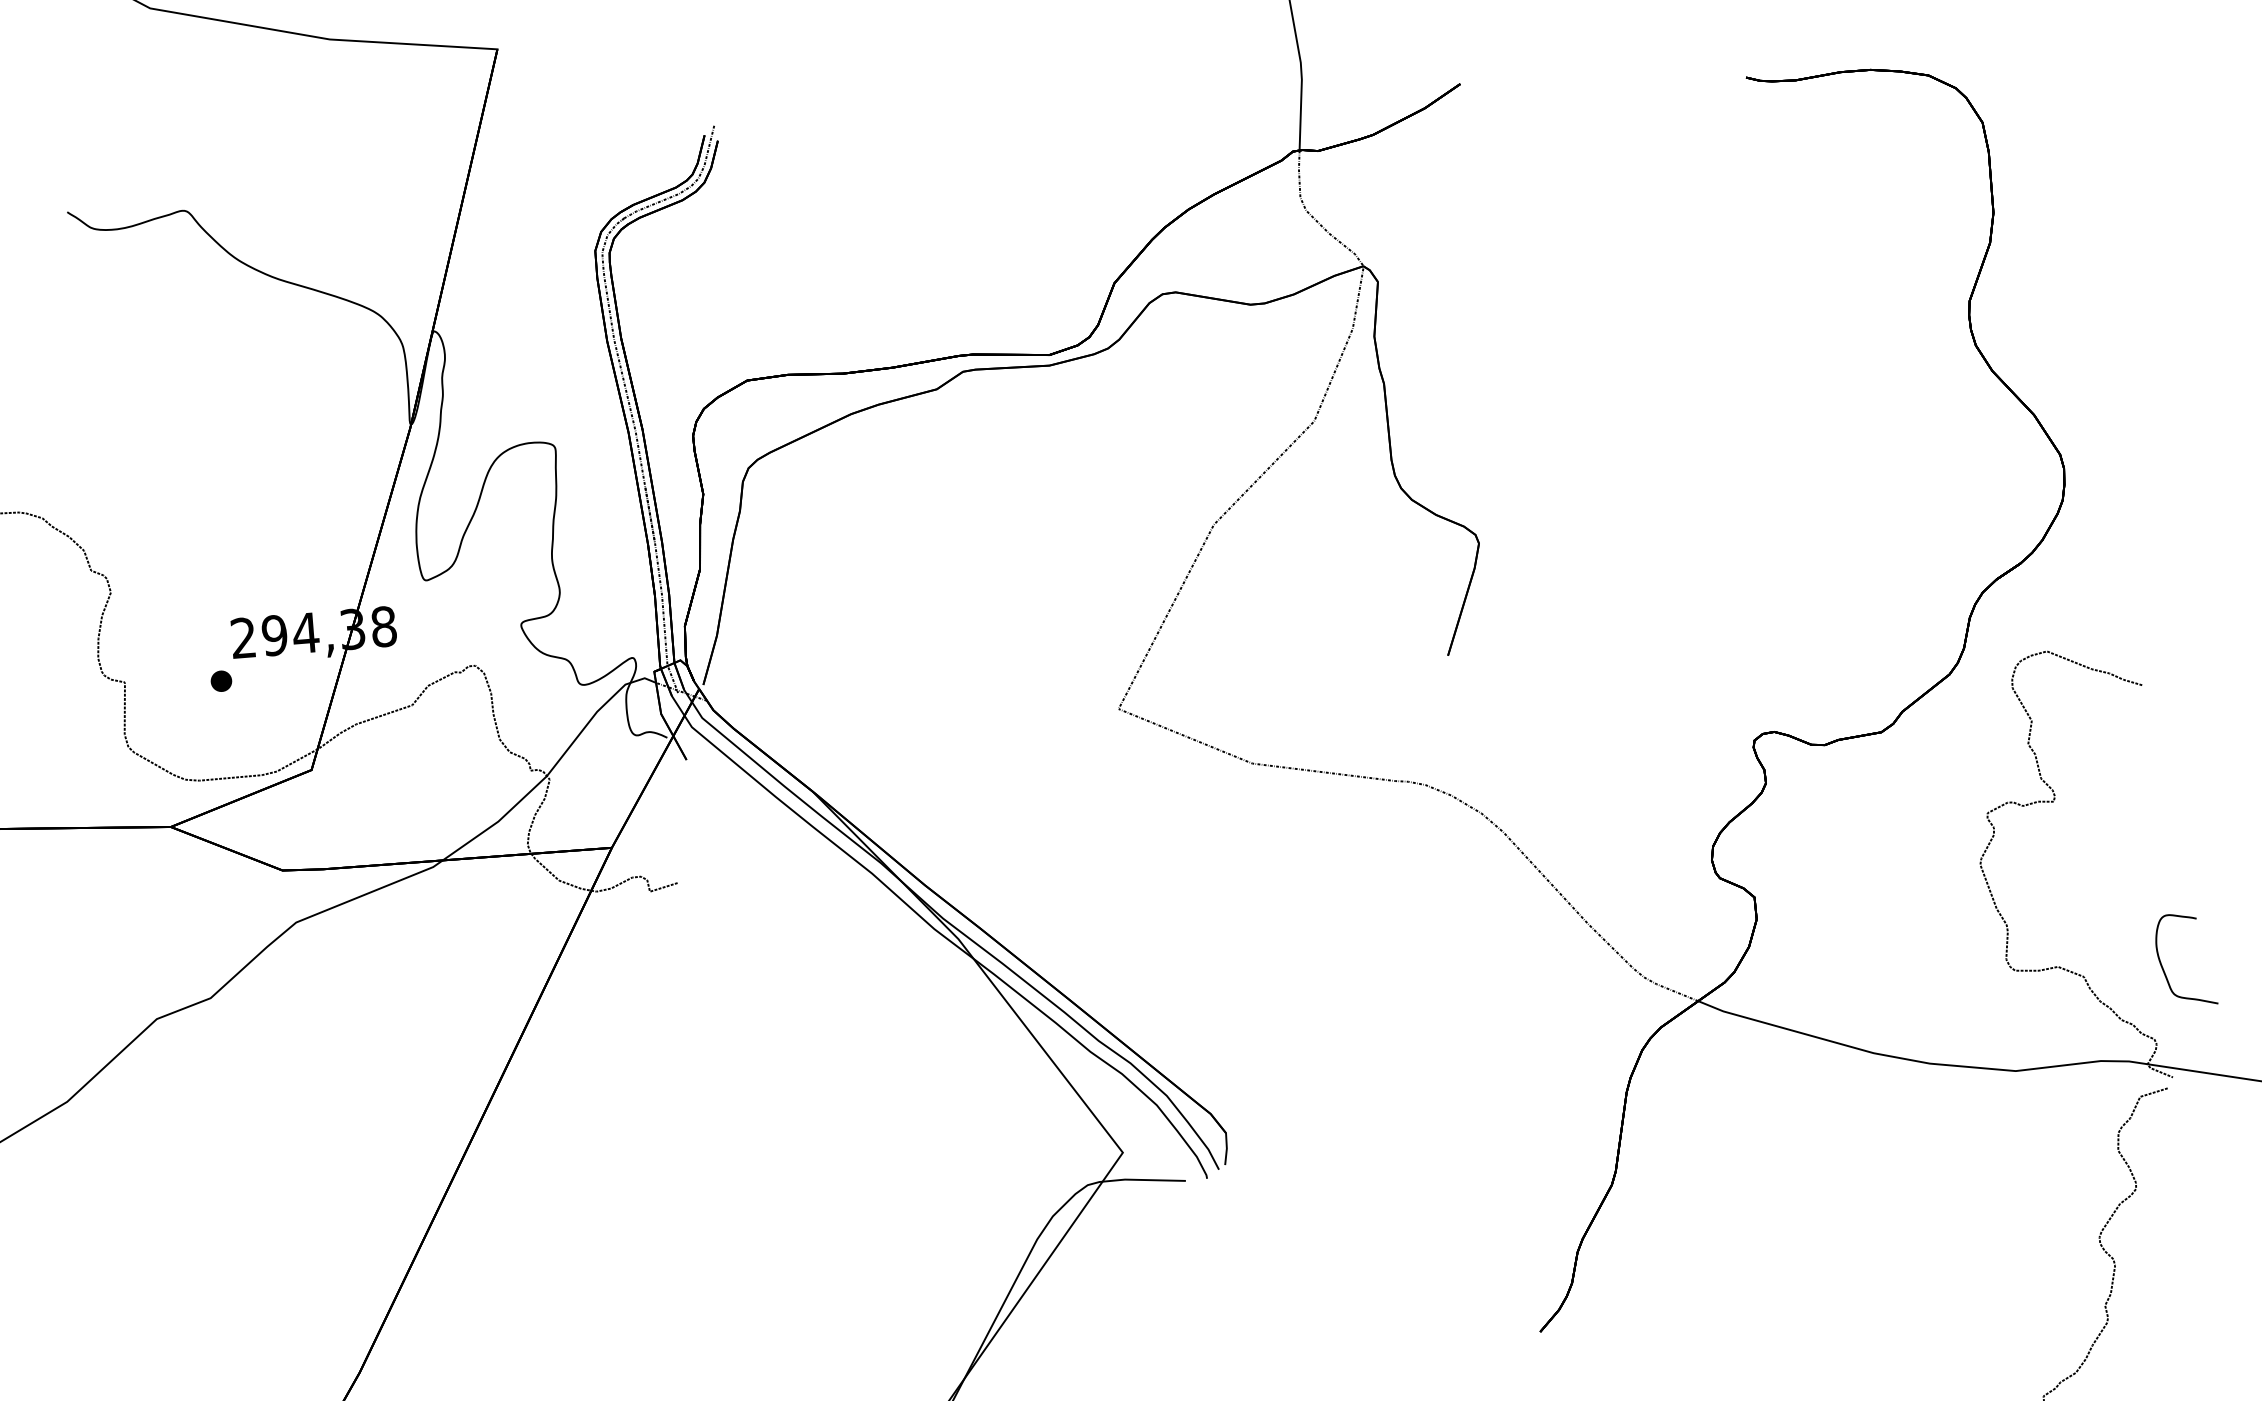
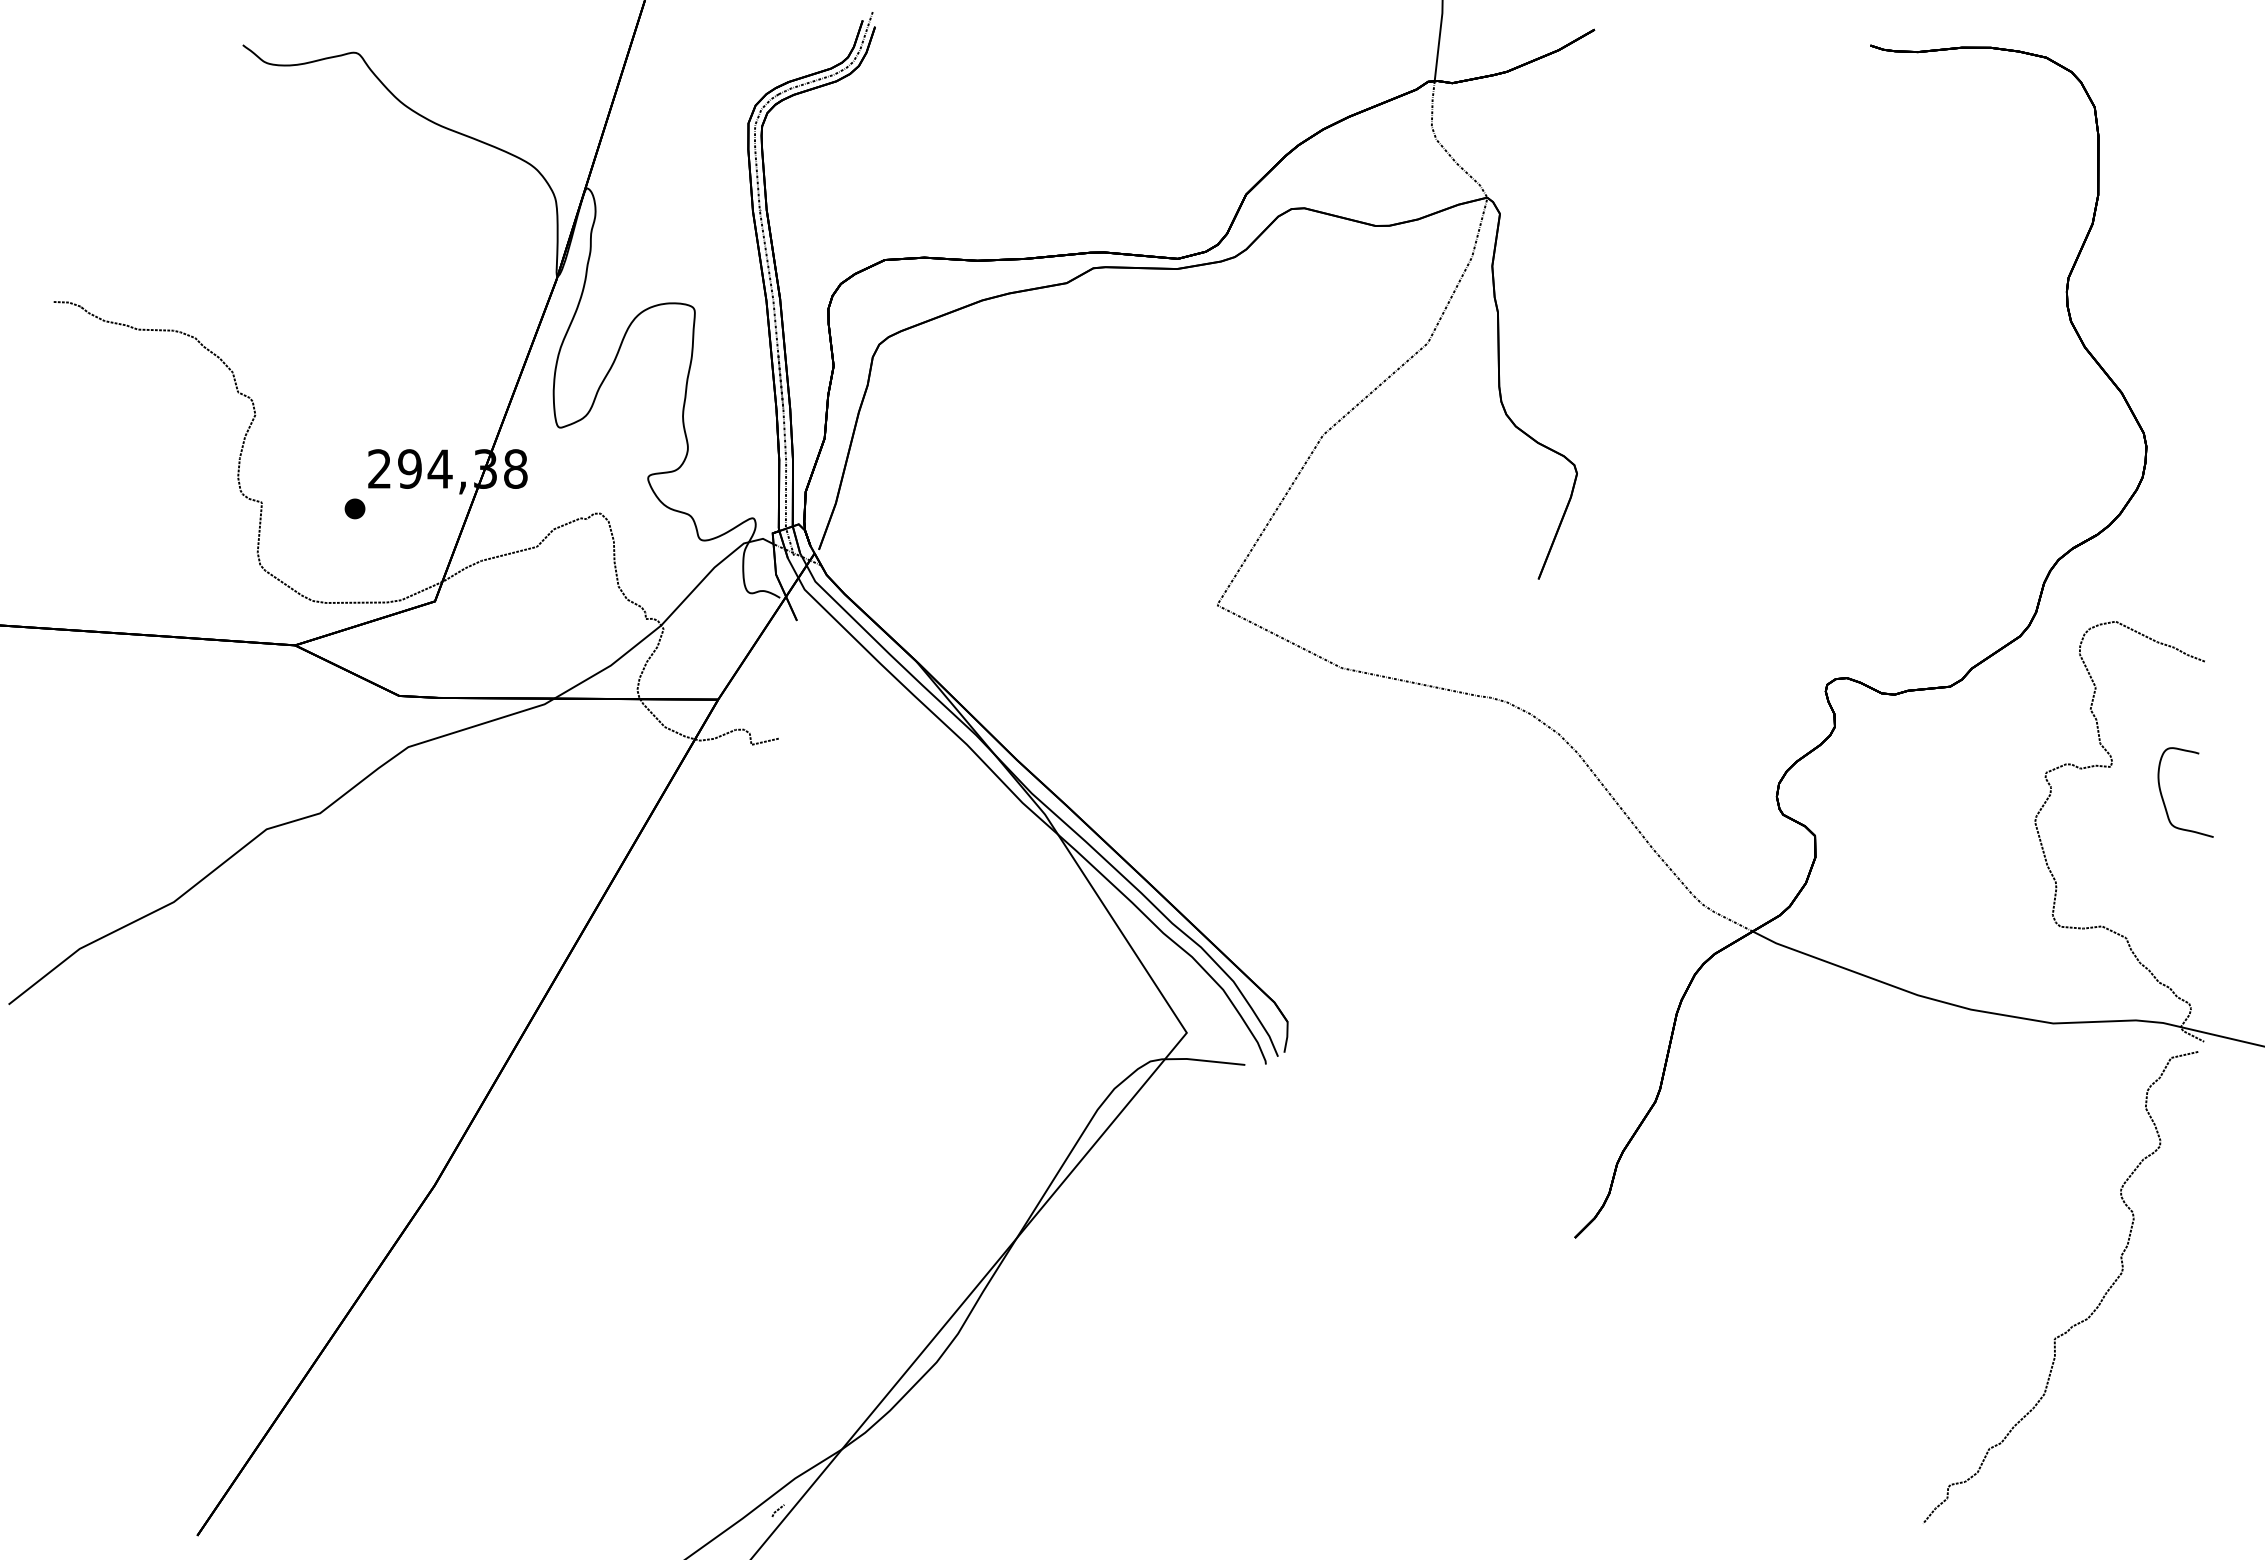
curve: (2163, 966) -> (2163, 797), moved

